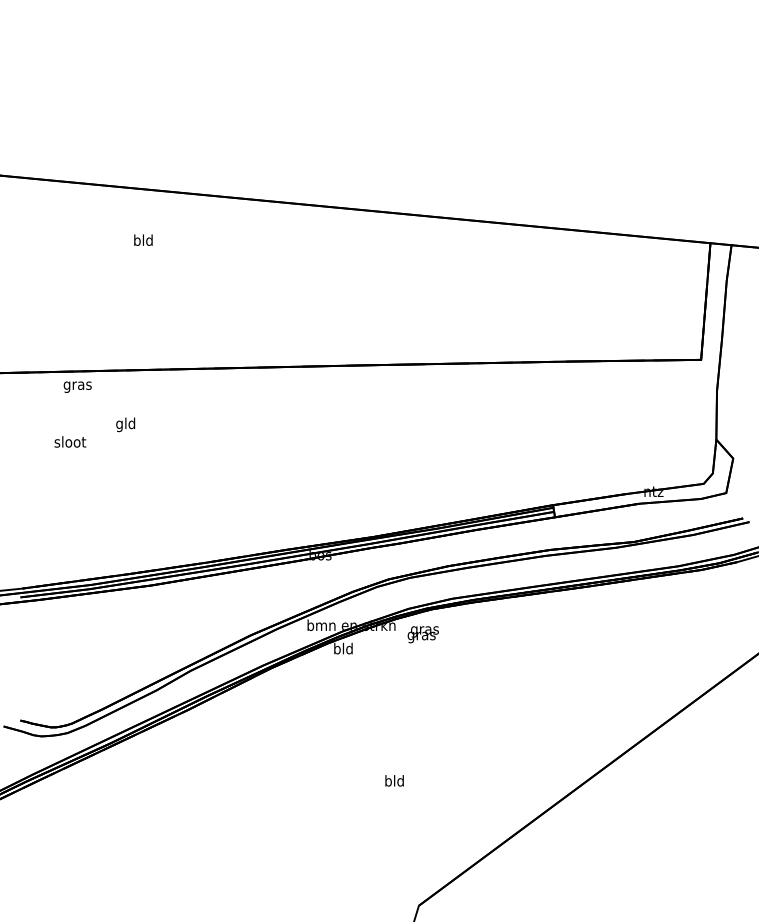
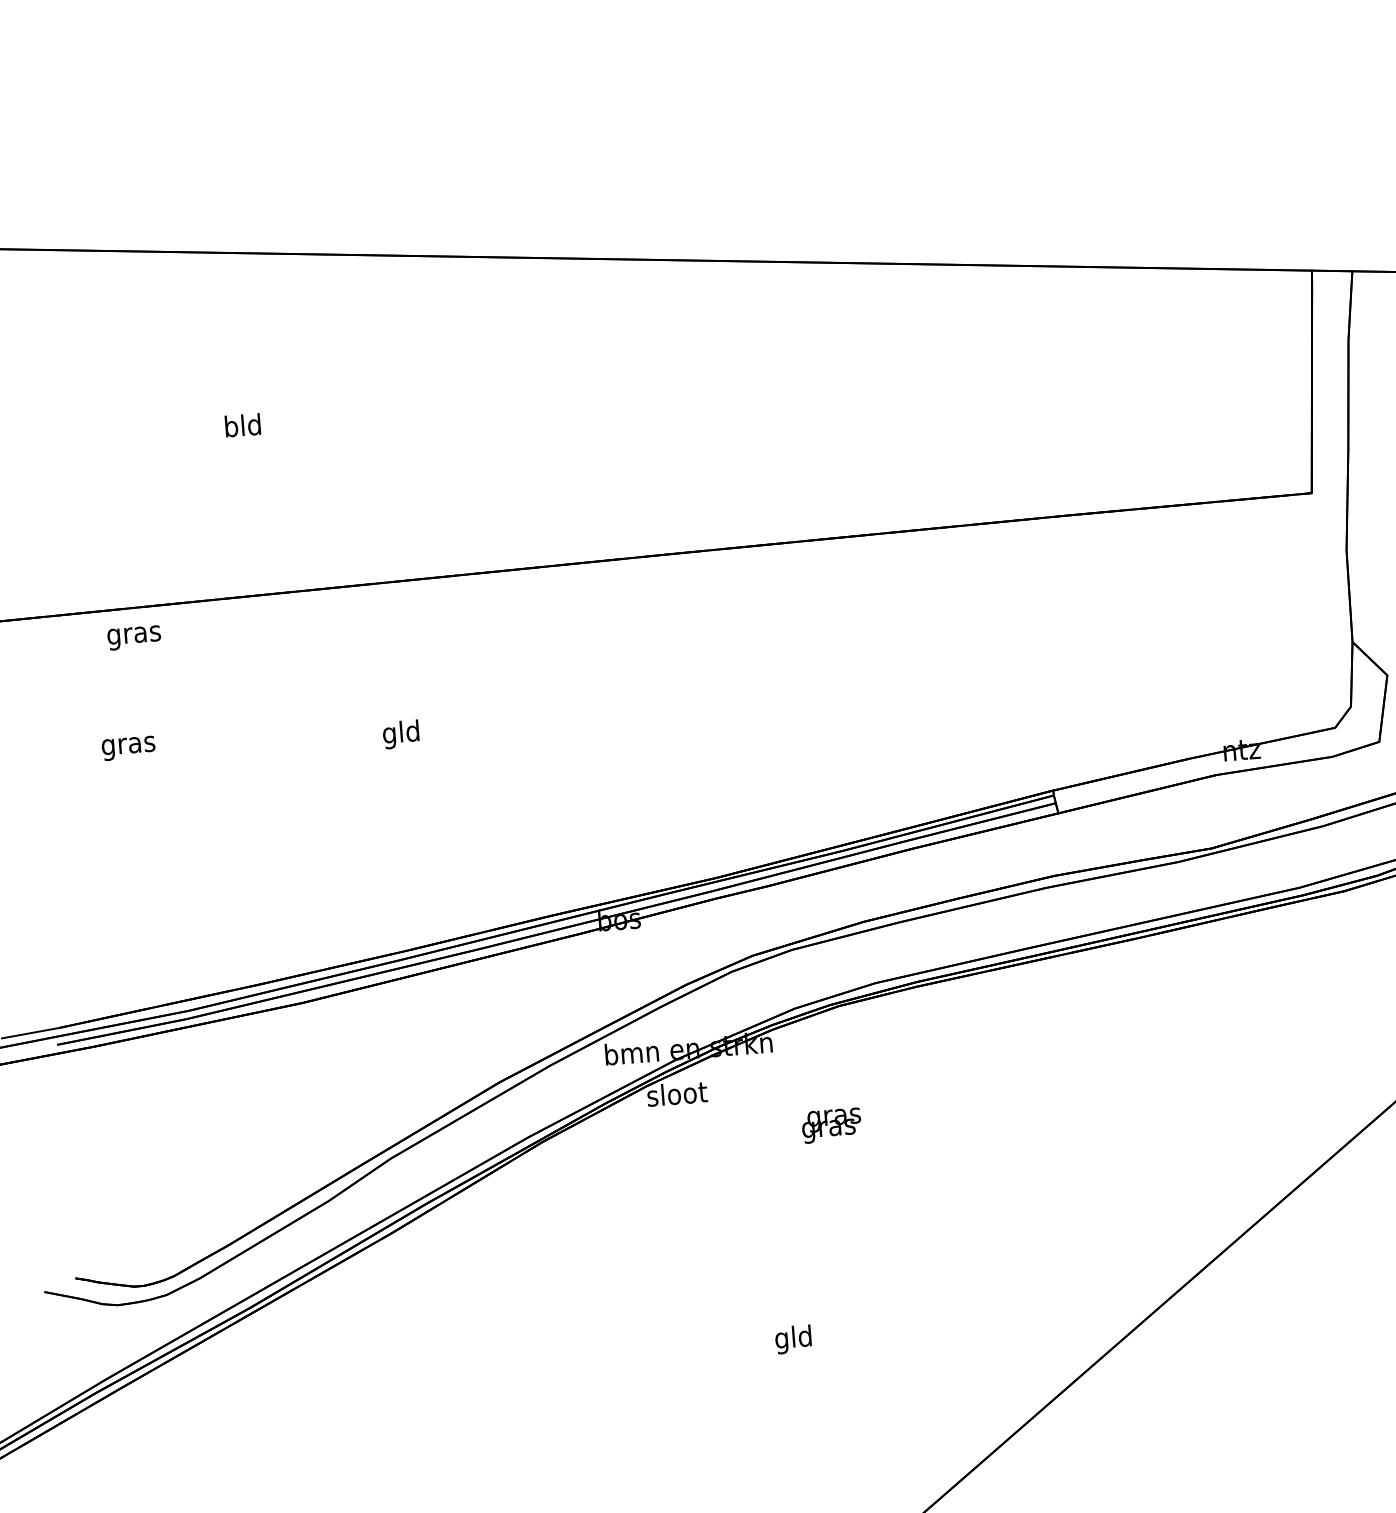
text: (143, 239) -> (242, 424), moved
text: (125, 424) -> (400, 733), moved
text: (70, 443) -> (128, 745), sloot -> gras
text: (422, 634) -> (830, 1125), moved
text: (343, 648) -> (677, 1093), bld -> sloot
text: (388, 782) -> (782, 1340), bld -> gld

